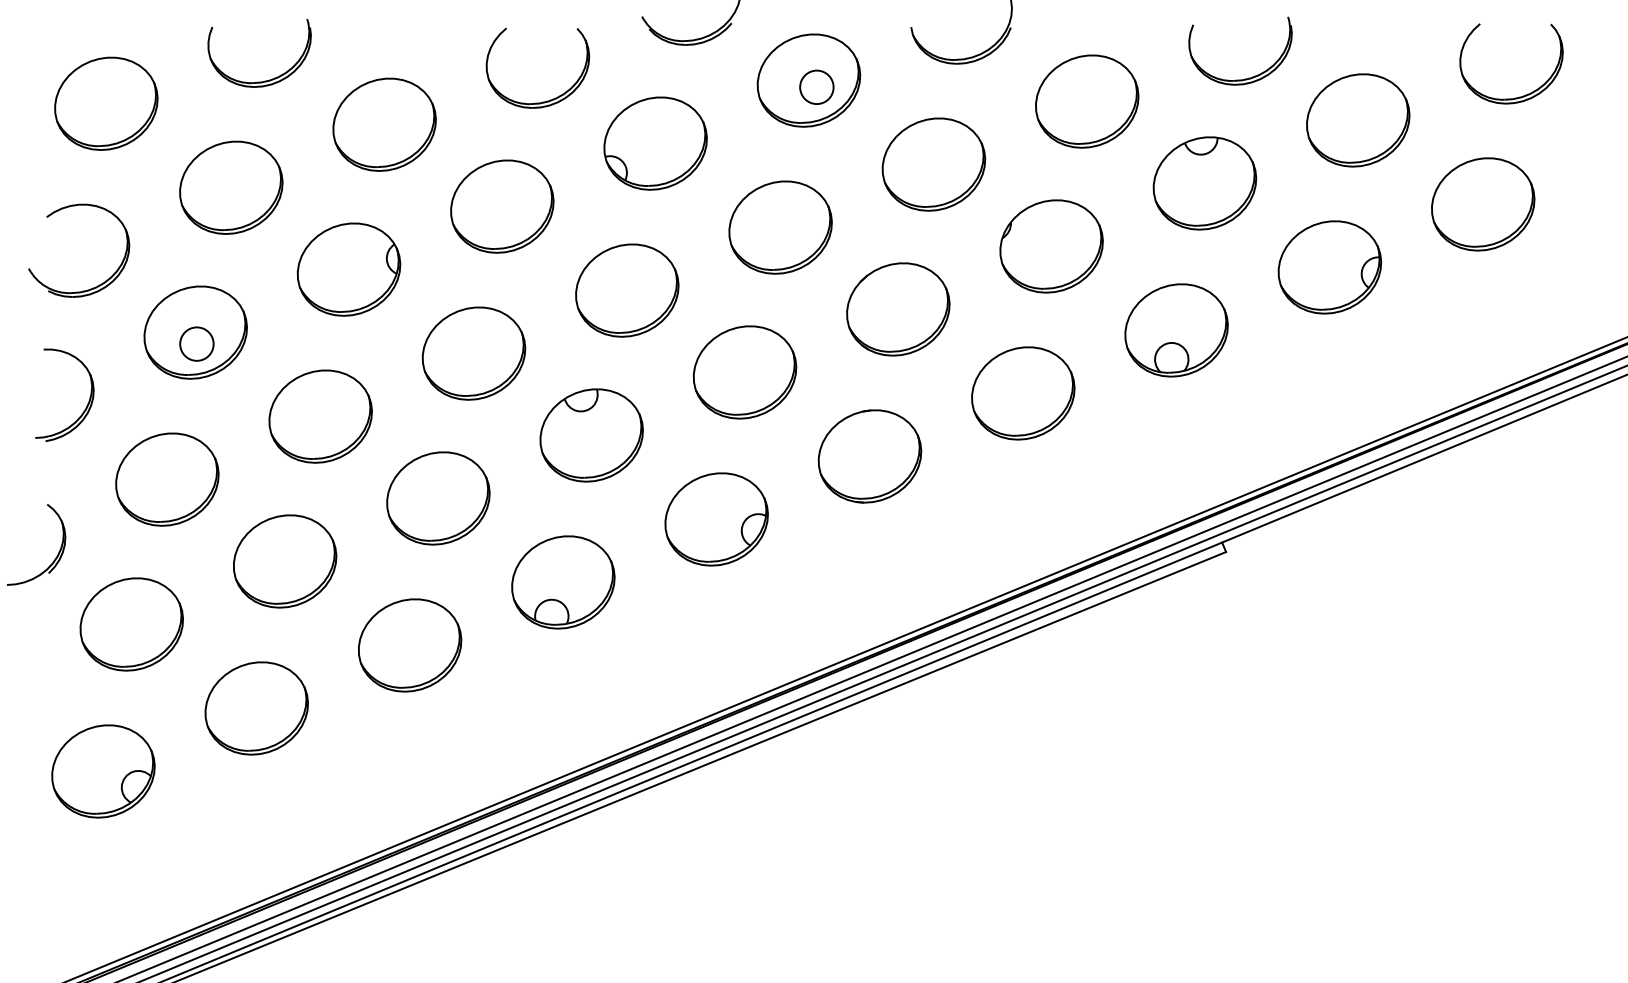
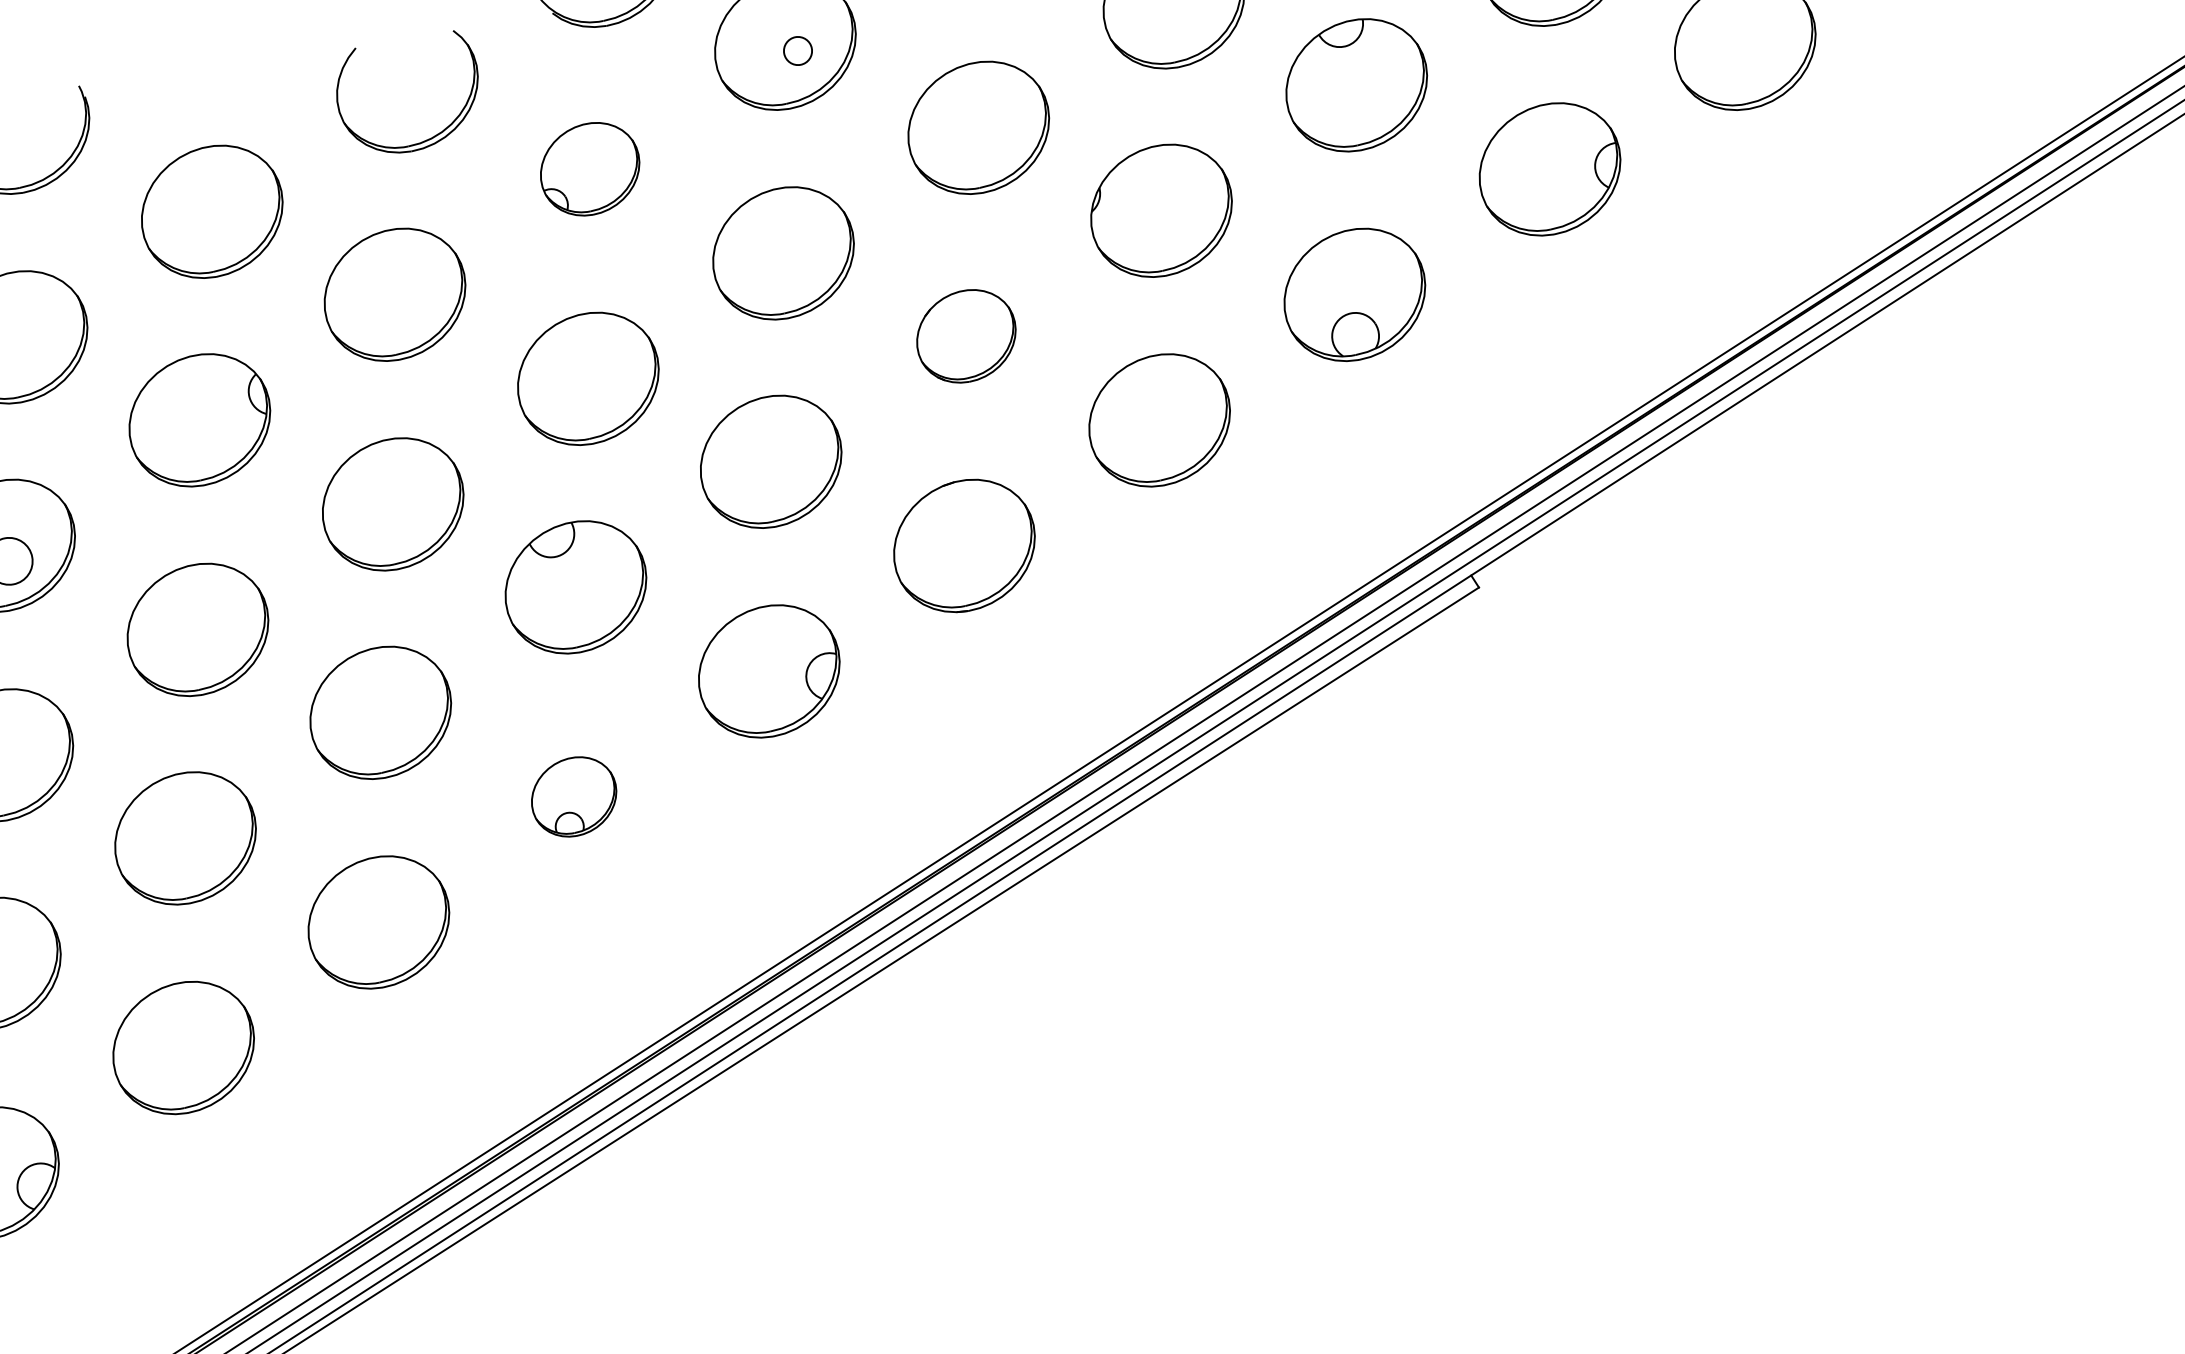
circle: (816, 87) -> (797, 51), size x0.6
part: (655, 143) -> (589, 169), size x0.7
part: (898, 309) -> (966, 336), size x0.7
part: (563, 582) -> (574, 796), size x0.6

